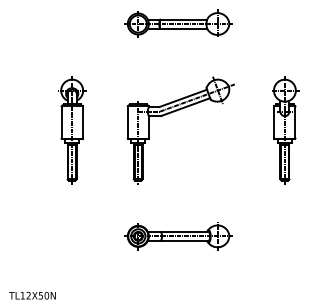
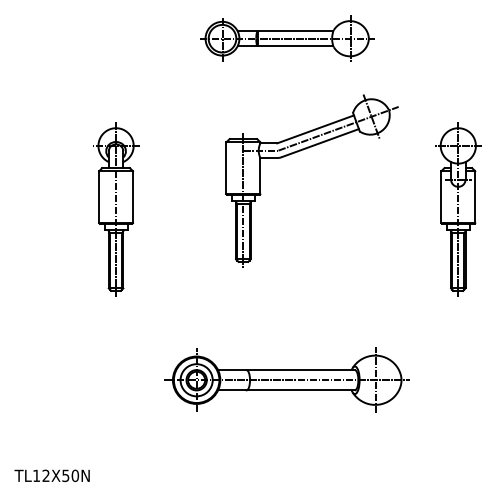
part: (174, 112) -> (301, 152), moved
part: (178, 236) -> (287, 380), size x1.4

